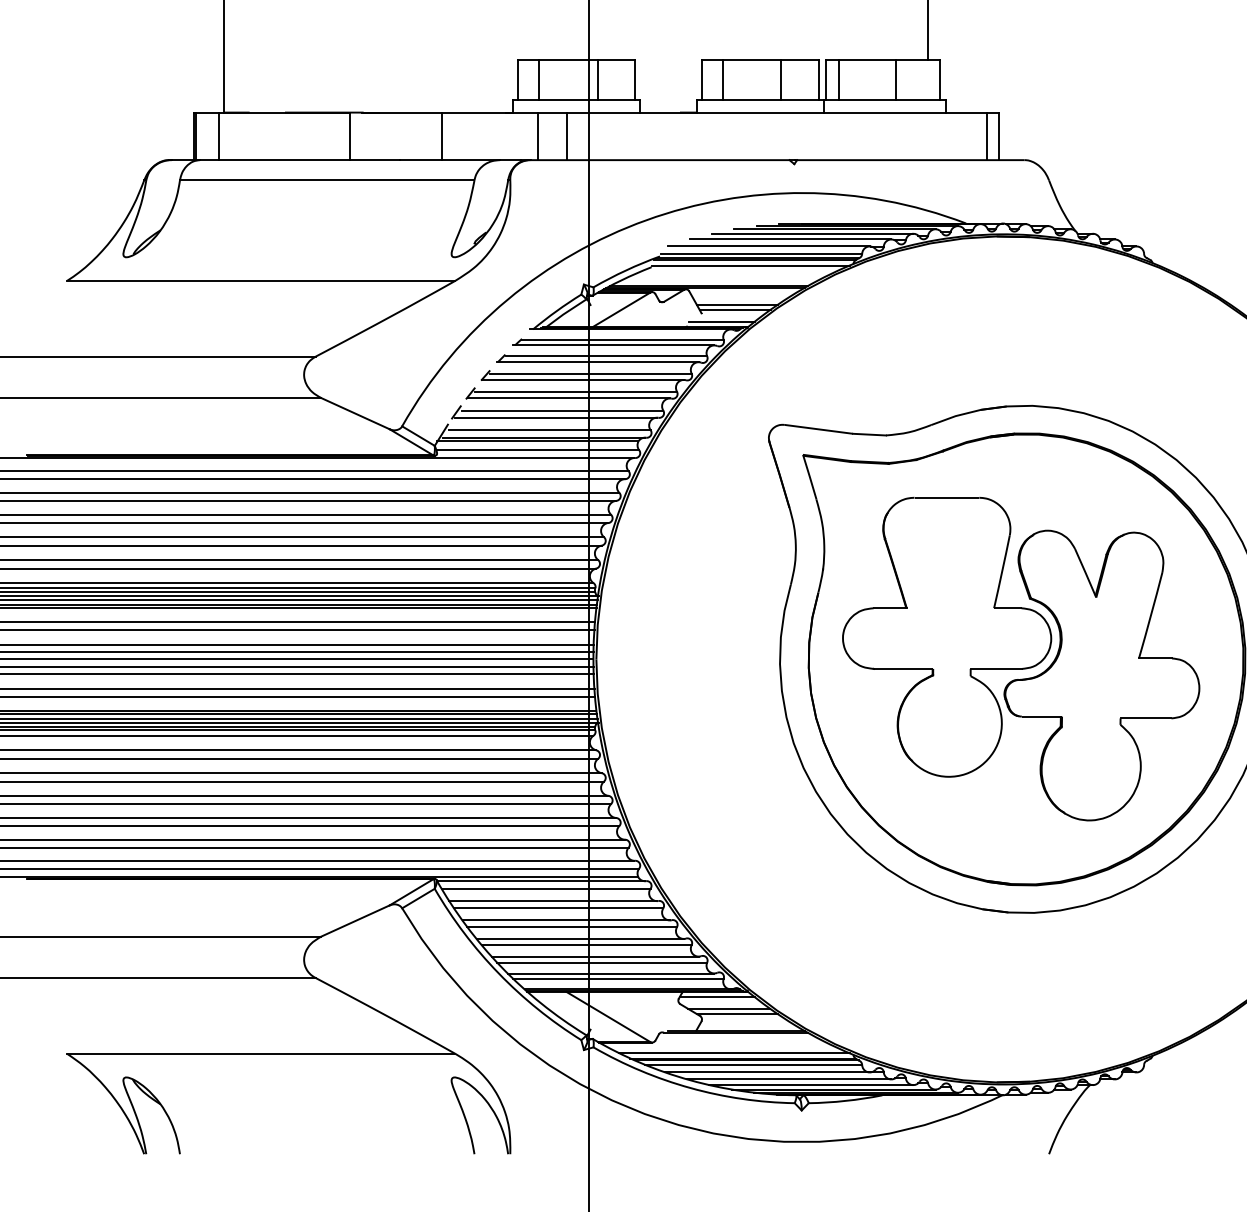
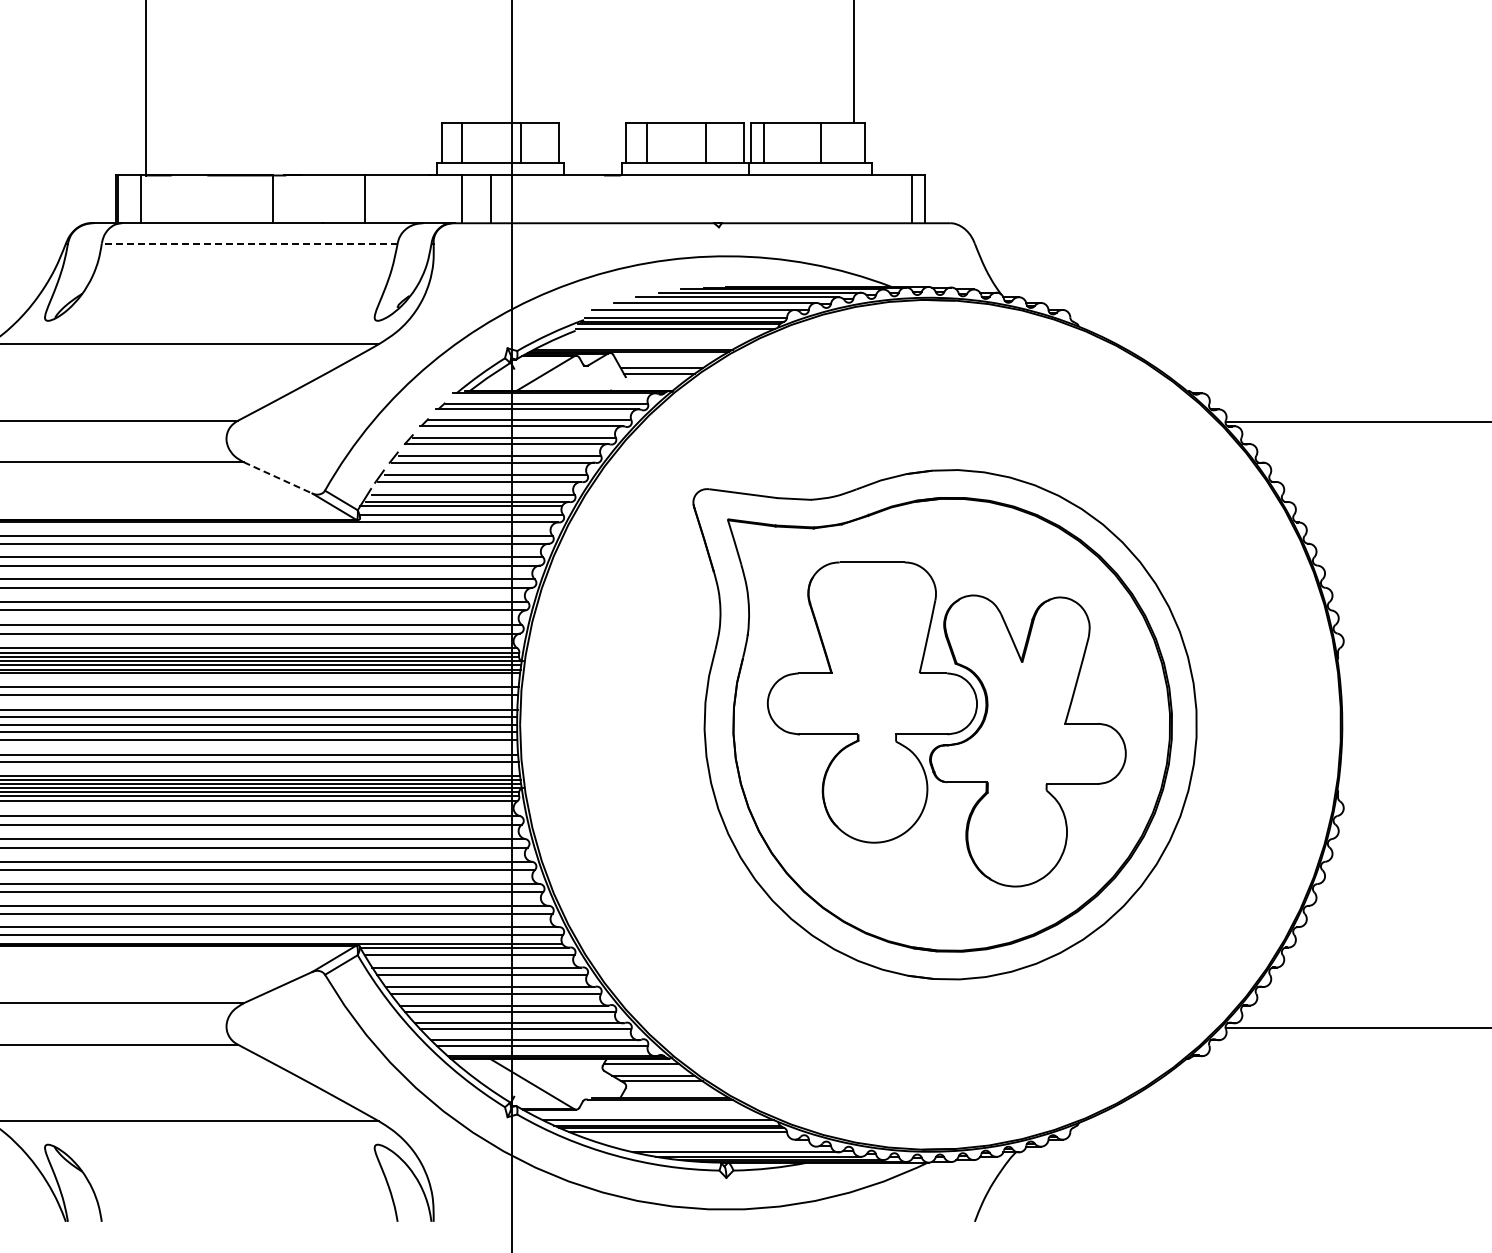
line: (326, 180) -> (249, 243), solid -> dashed
line: (721, 321) -> (645, 385), removed
line: (355, 413) -> (278, 477), solid -> dashed
line: (767, 1072) -> (691, 1139), removed
line: (788, 1079) -> (713, 1146), removed

